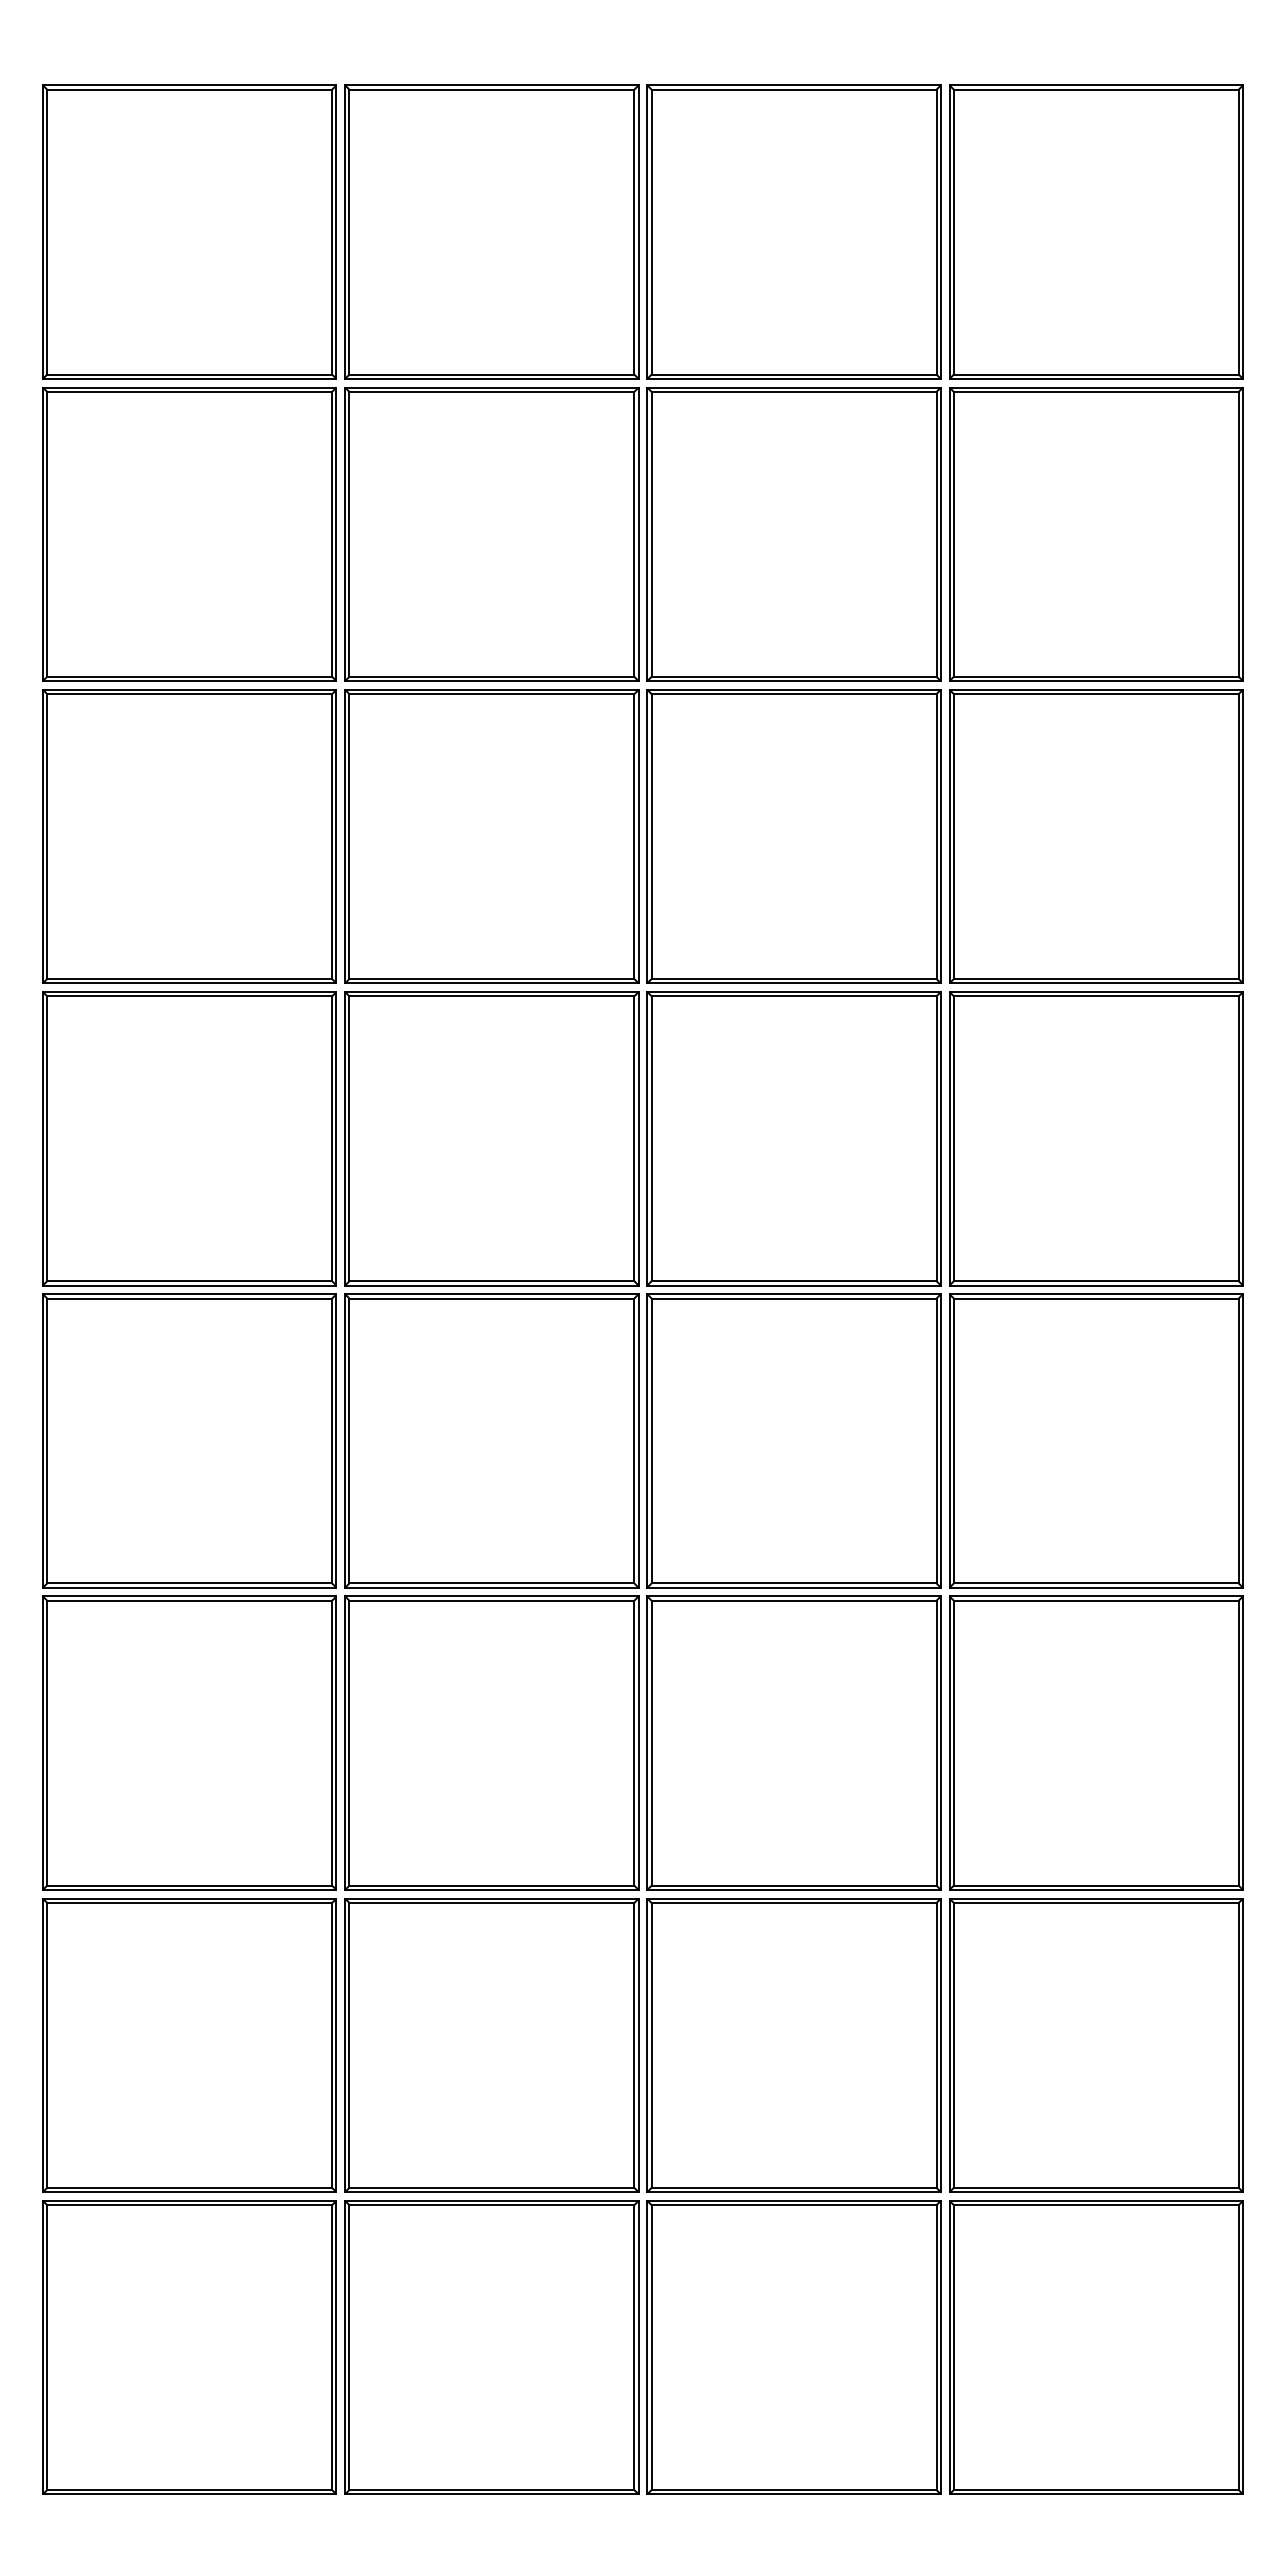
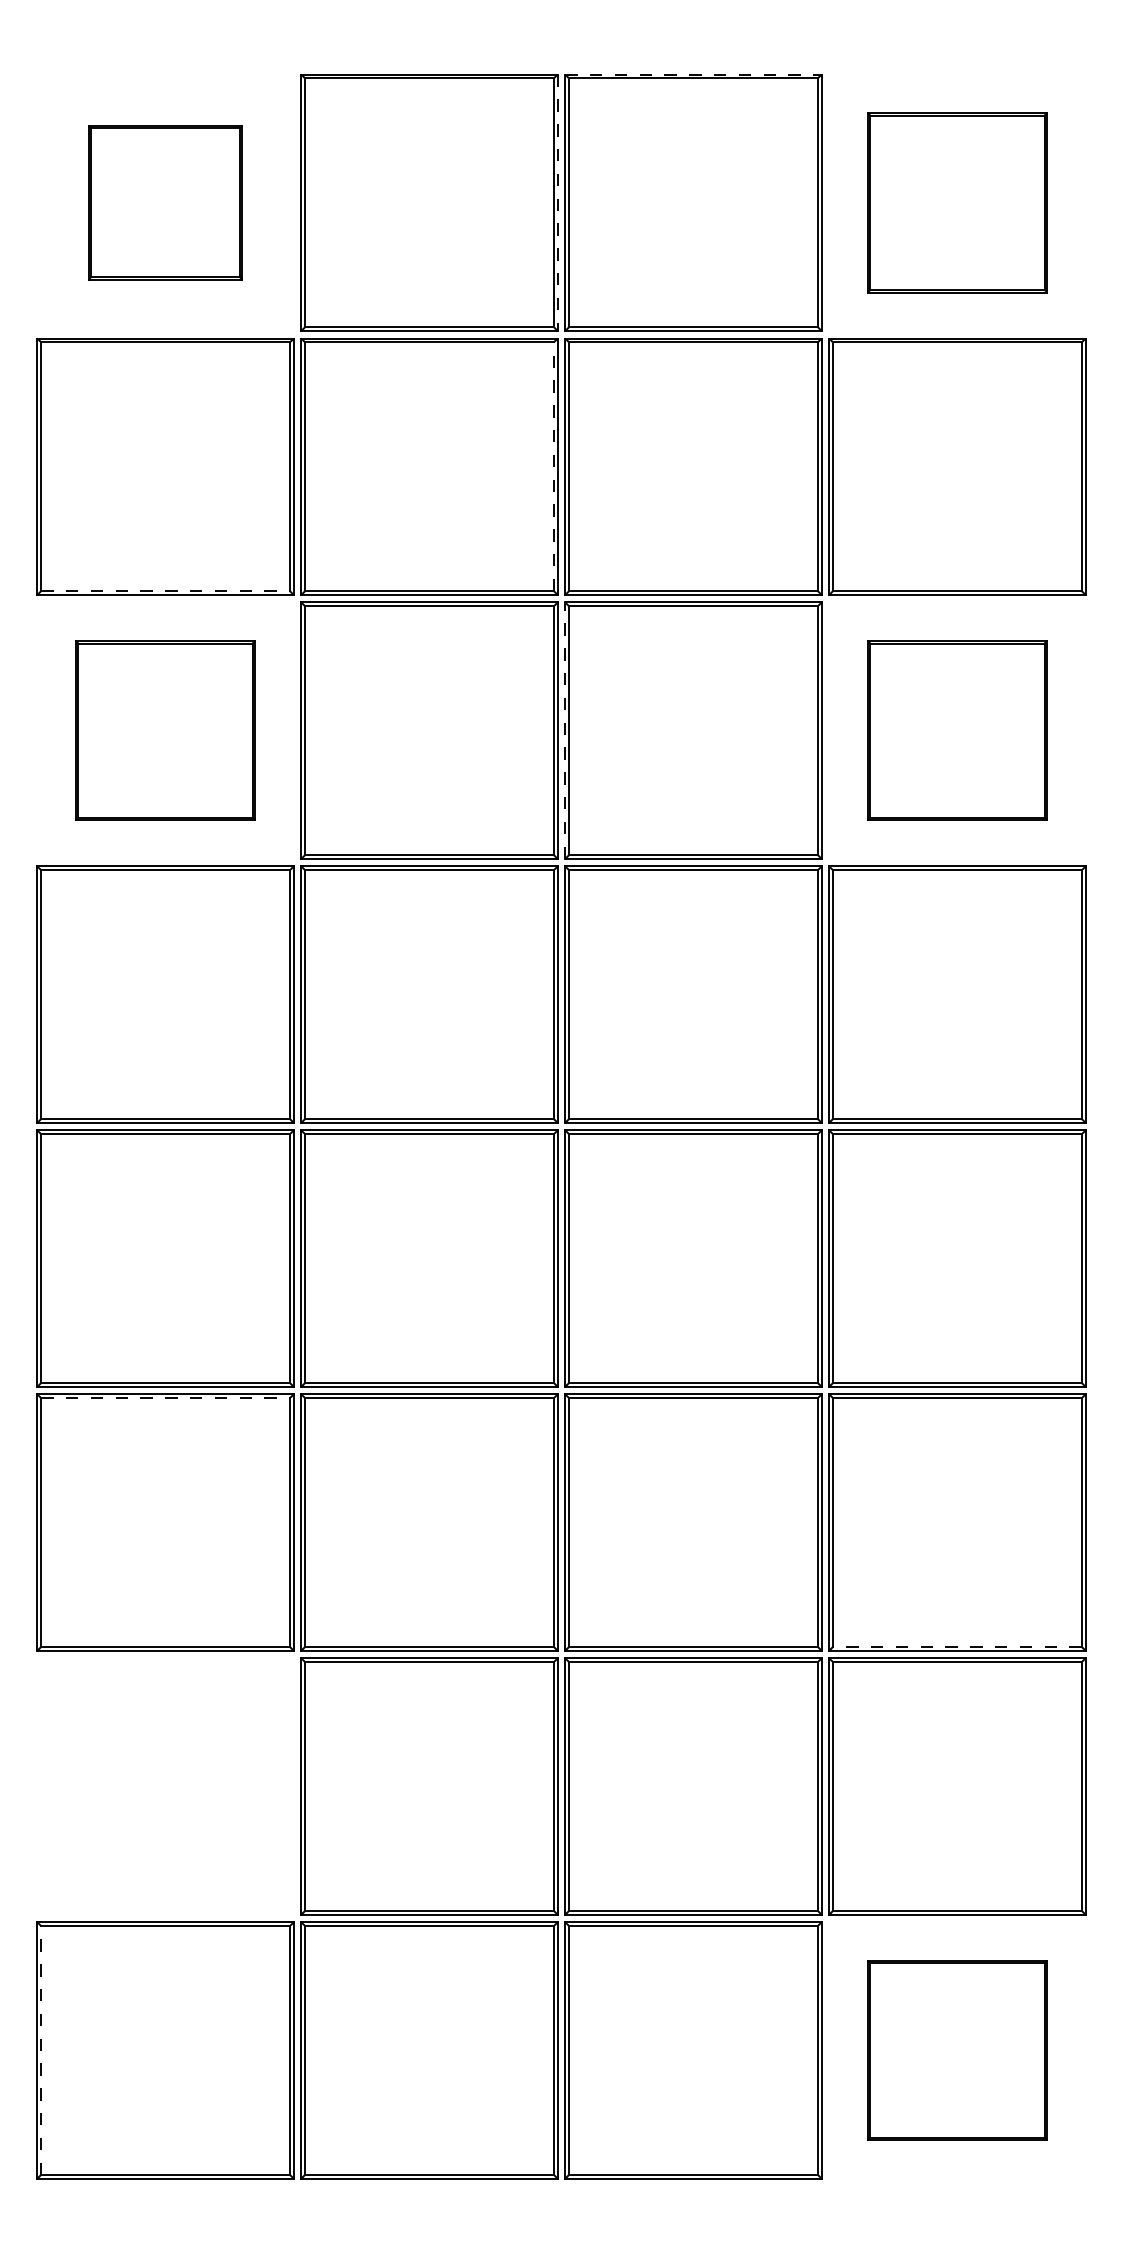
line: (794, 85) -> (693, 74), solid -> dashed
part: (189, 231) -> (165, 202), size x0.6
part: (1096, 231) -> (957, 202), size x0.7
line: (638, 232) -> (557, 203), solid -> dashed
line: (634, 533) -> (554, 466), solid -> dashed
line: (190, 676) -> (166, 590), solid -> dashed
part: (189, 836) -> (165, 730), size x0.7
line: (647, 836) -> (565, 730), solid -> dashed
part: (1096, 836) -> (957, 730), size x0.7
line: (190, 1600) -> (166, 1397), solid -> dashed
line: (1095, 1885) -> (956, 1646), solid -> dashed
part: (189, 2045) -> (165, 1786), removed
line: (47, 2347) -> (41, 2050), solid -> dashed
part: (1096, 2347) -> (957, 2050), size x0.7

